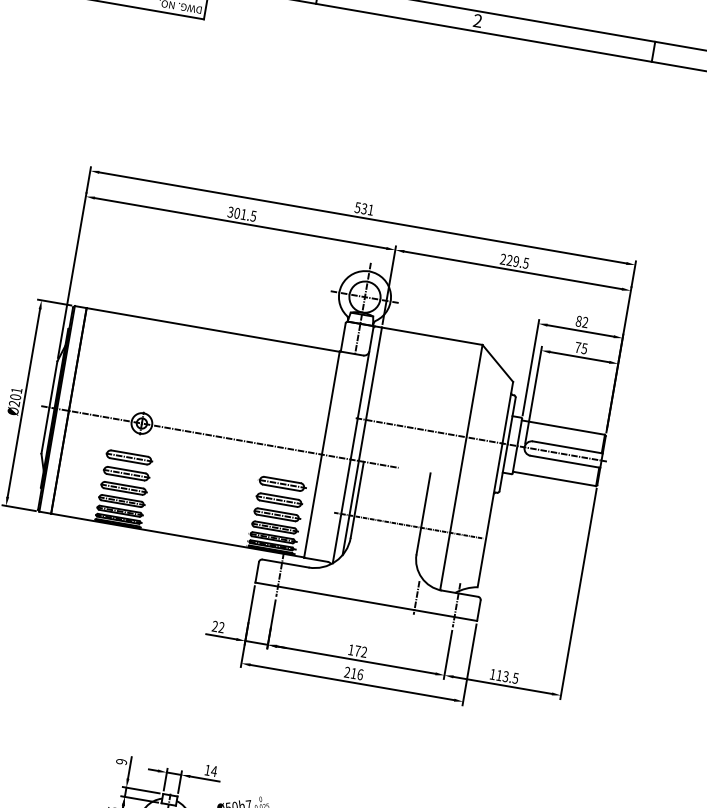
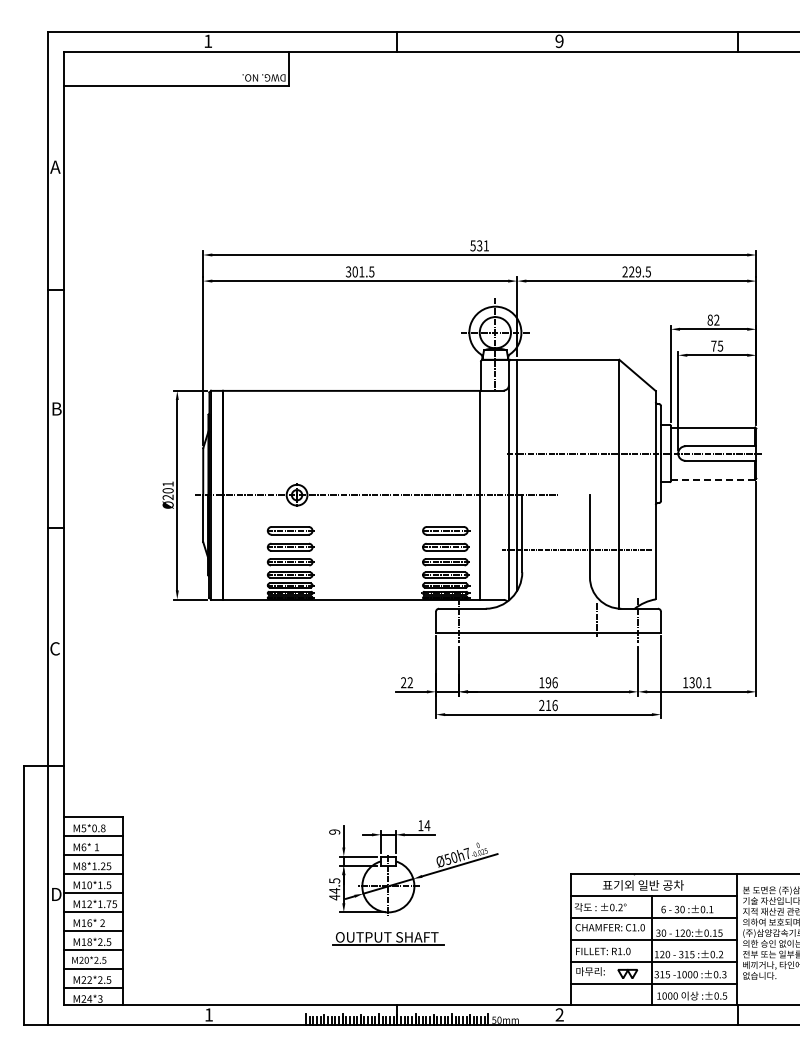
text: (477, 21) -> (559, 41), 2 -> 9
line: (554, 478) -> (713, 479), solid -> dashed
text: (360, 651) -> (551, 682), 172 -> 196
text: (507, 676) -> (700, 682), 113.5 -> 130.1

